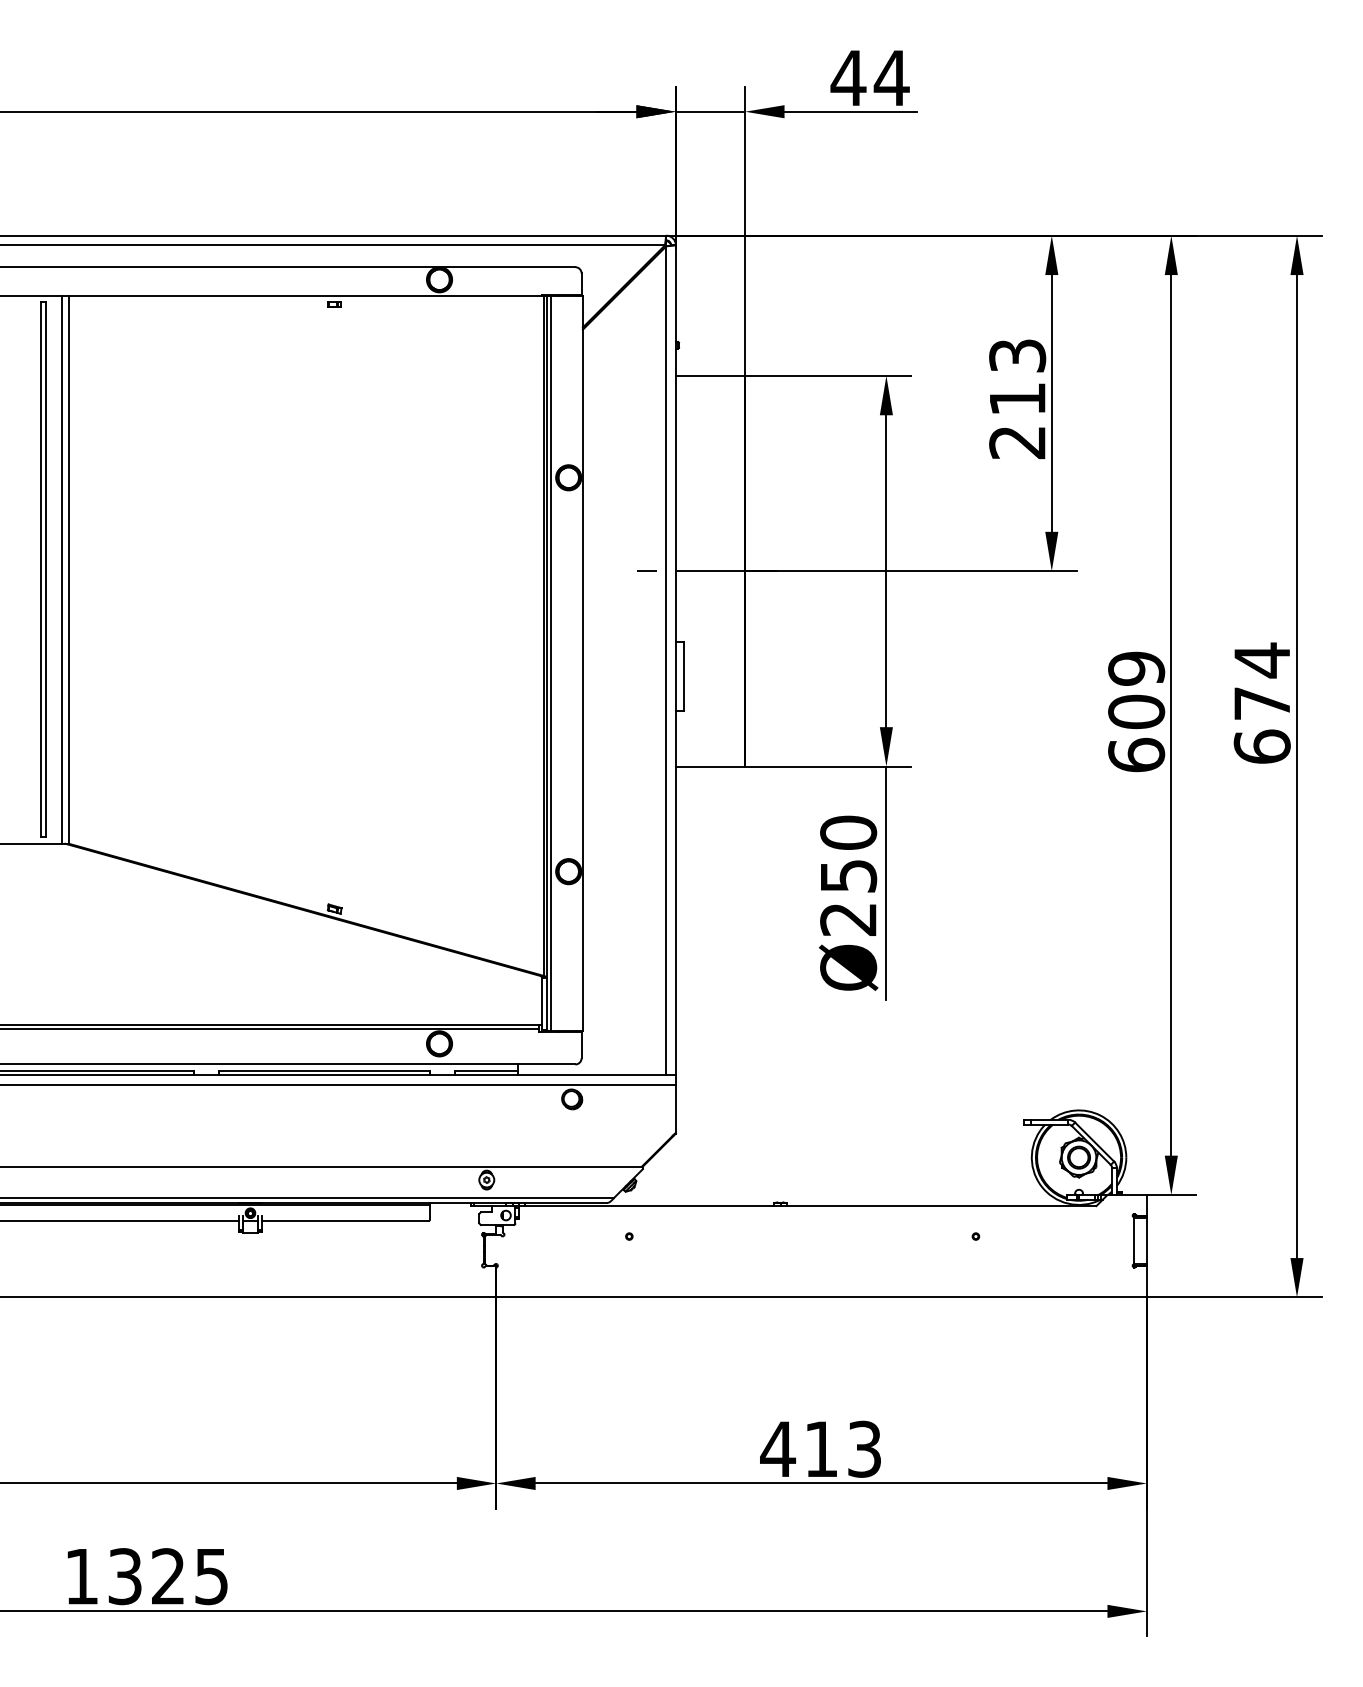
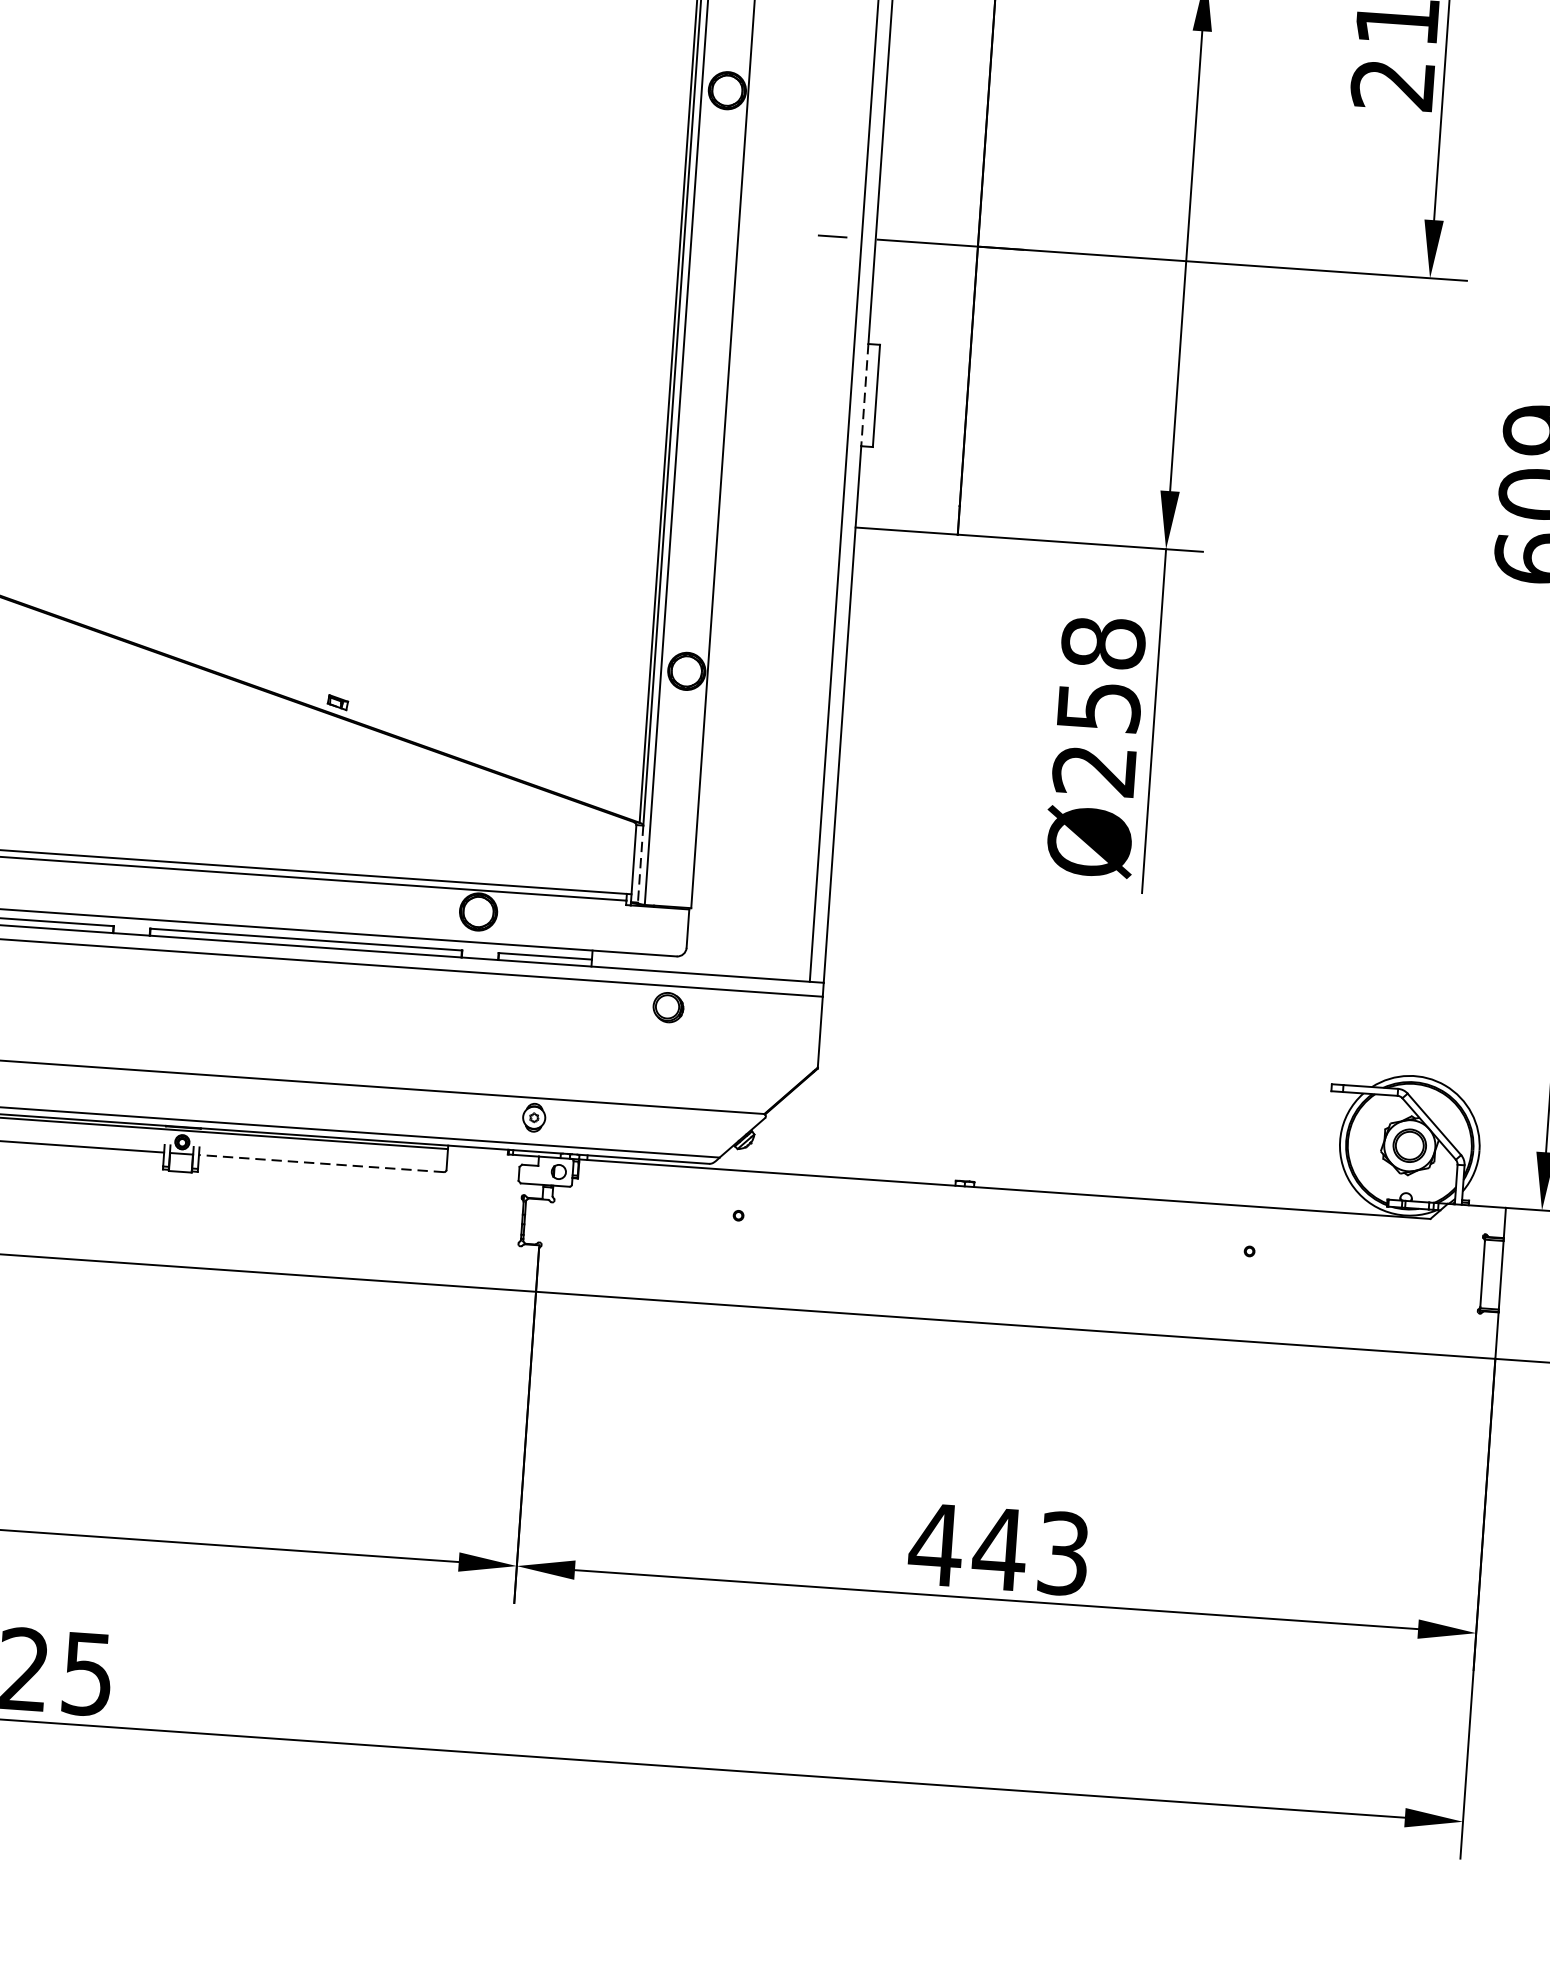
line: (675, 676) -> (864, 394), solid -> dashed
text: (848, 832) -> (1103, 642), Ø250 -> Ø258
line: (546, 1004) -> (640, 865), solid -> dashed
line: (344, 1221) -> (320, 1164), solid -> dashed
text: (821, 1448) -> (1000, 1548), 413 -> 443

